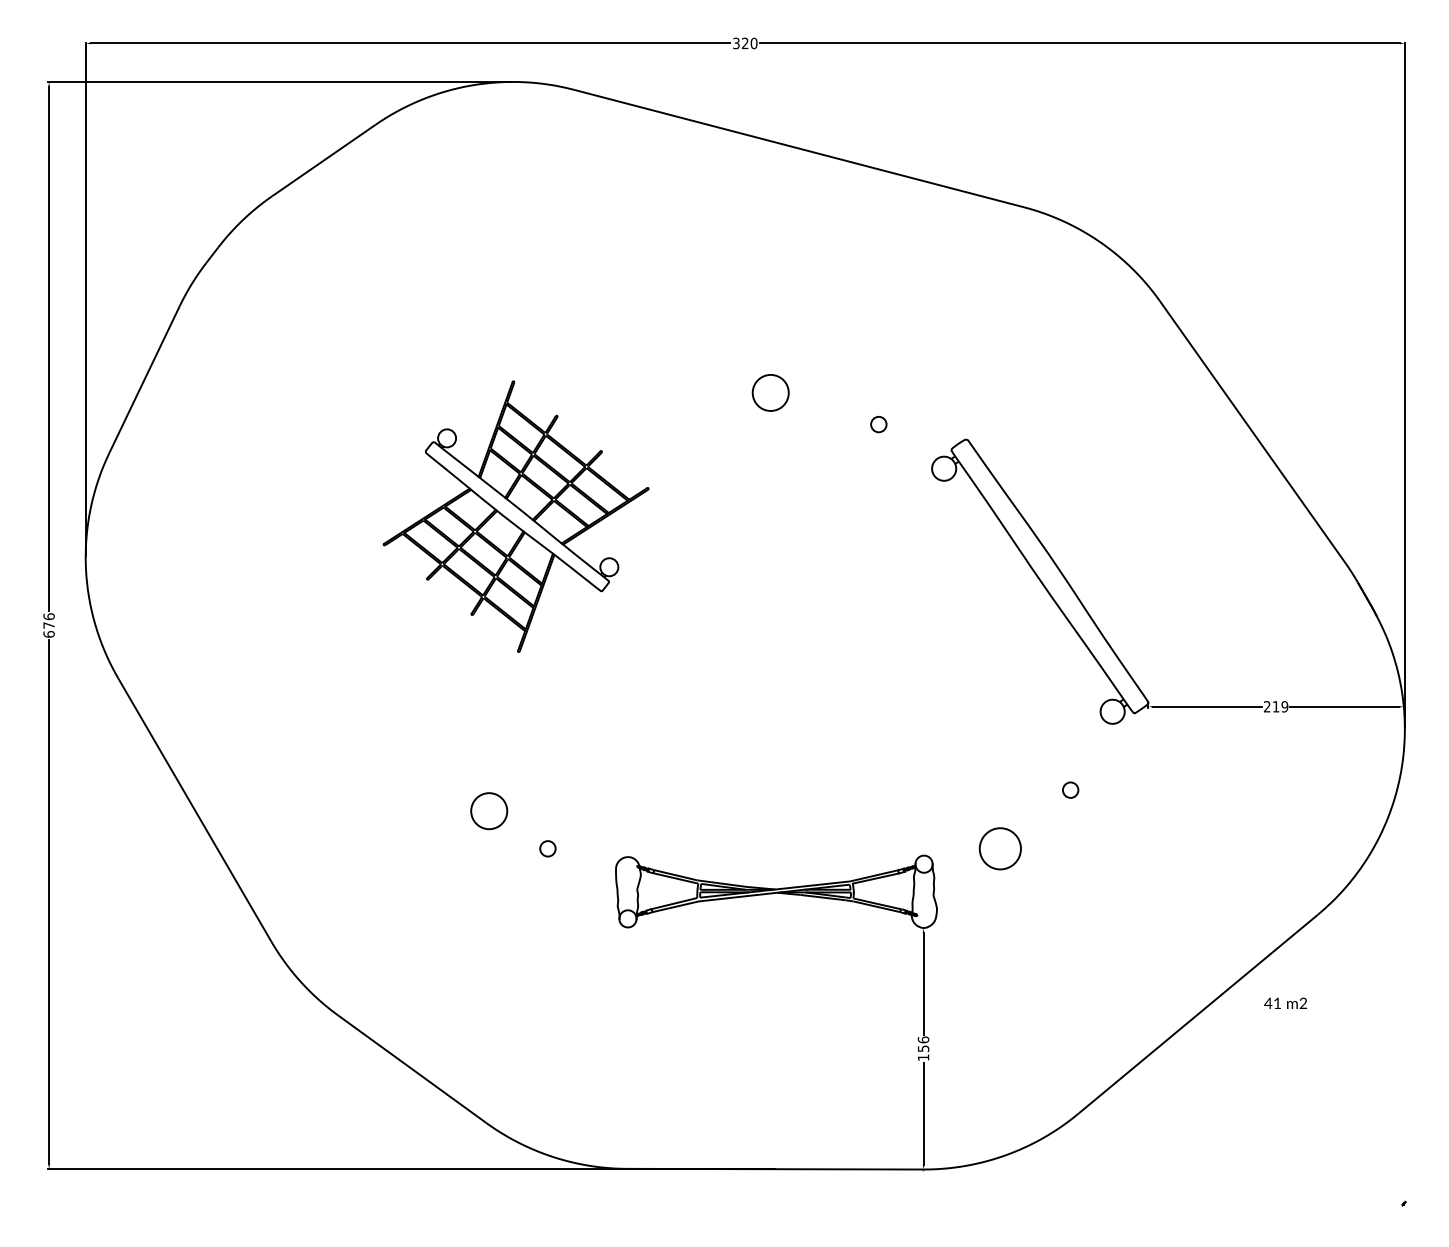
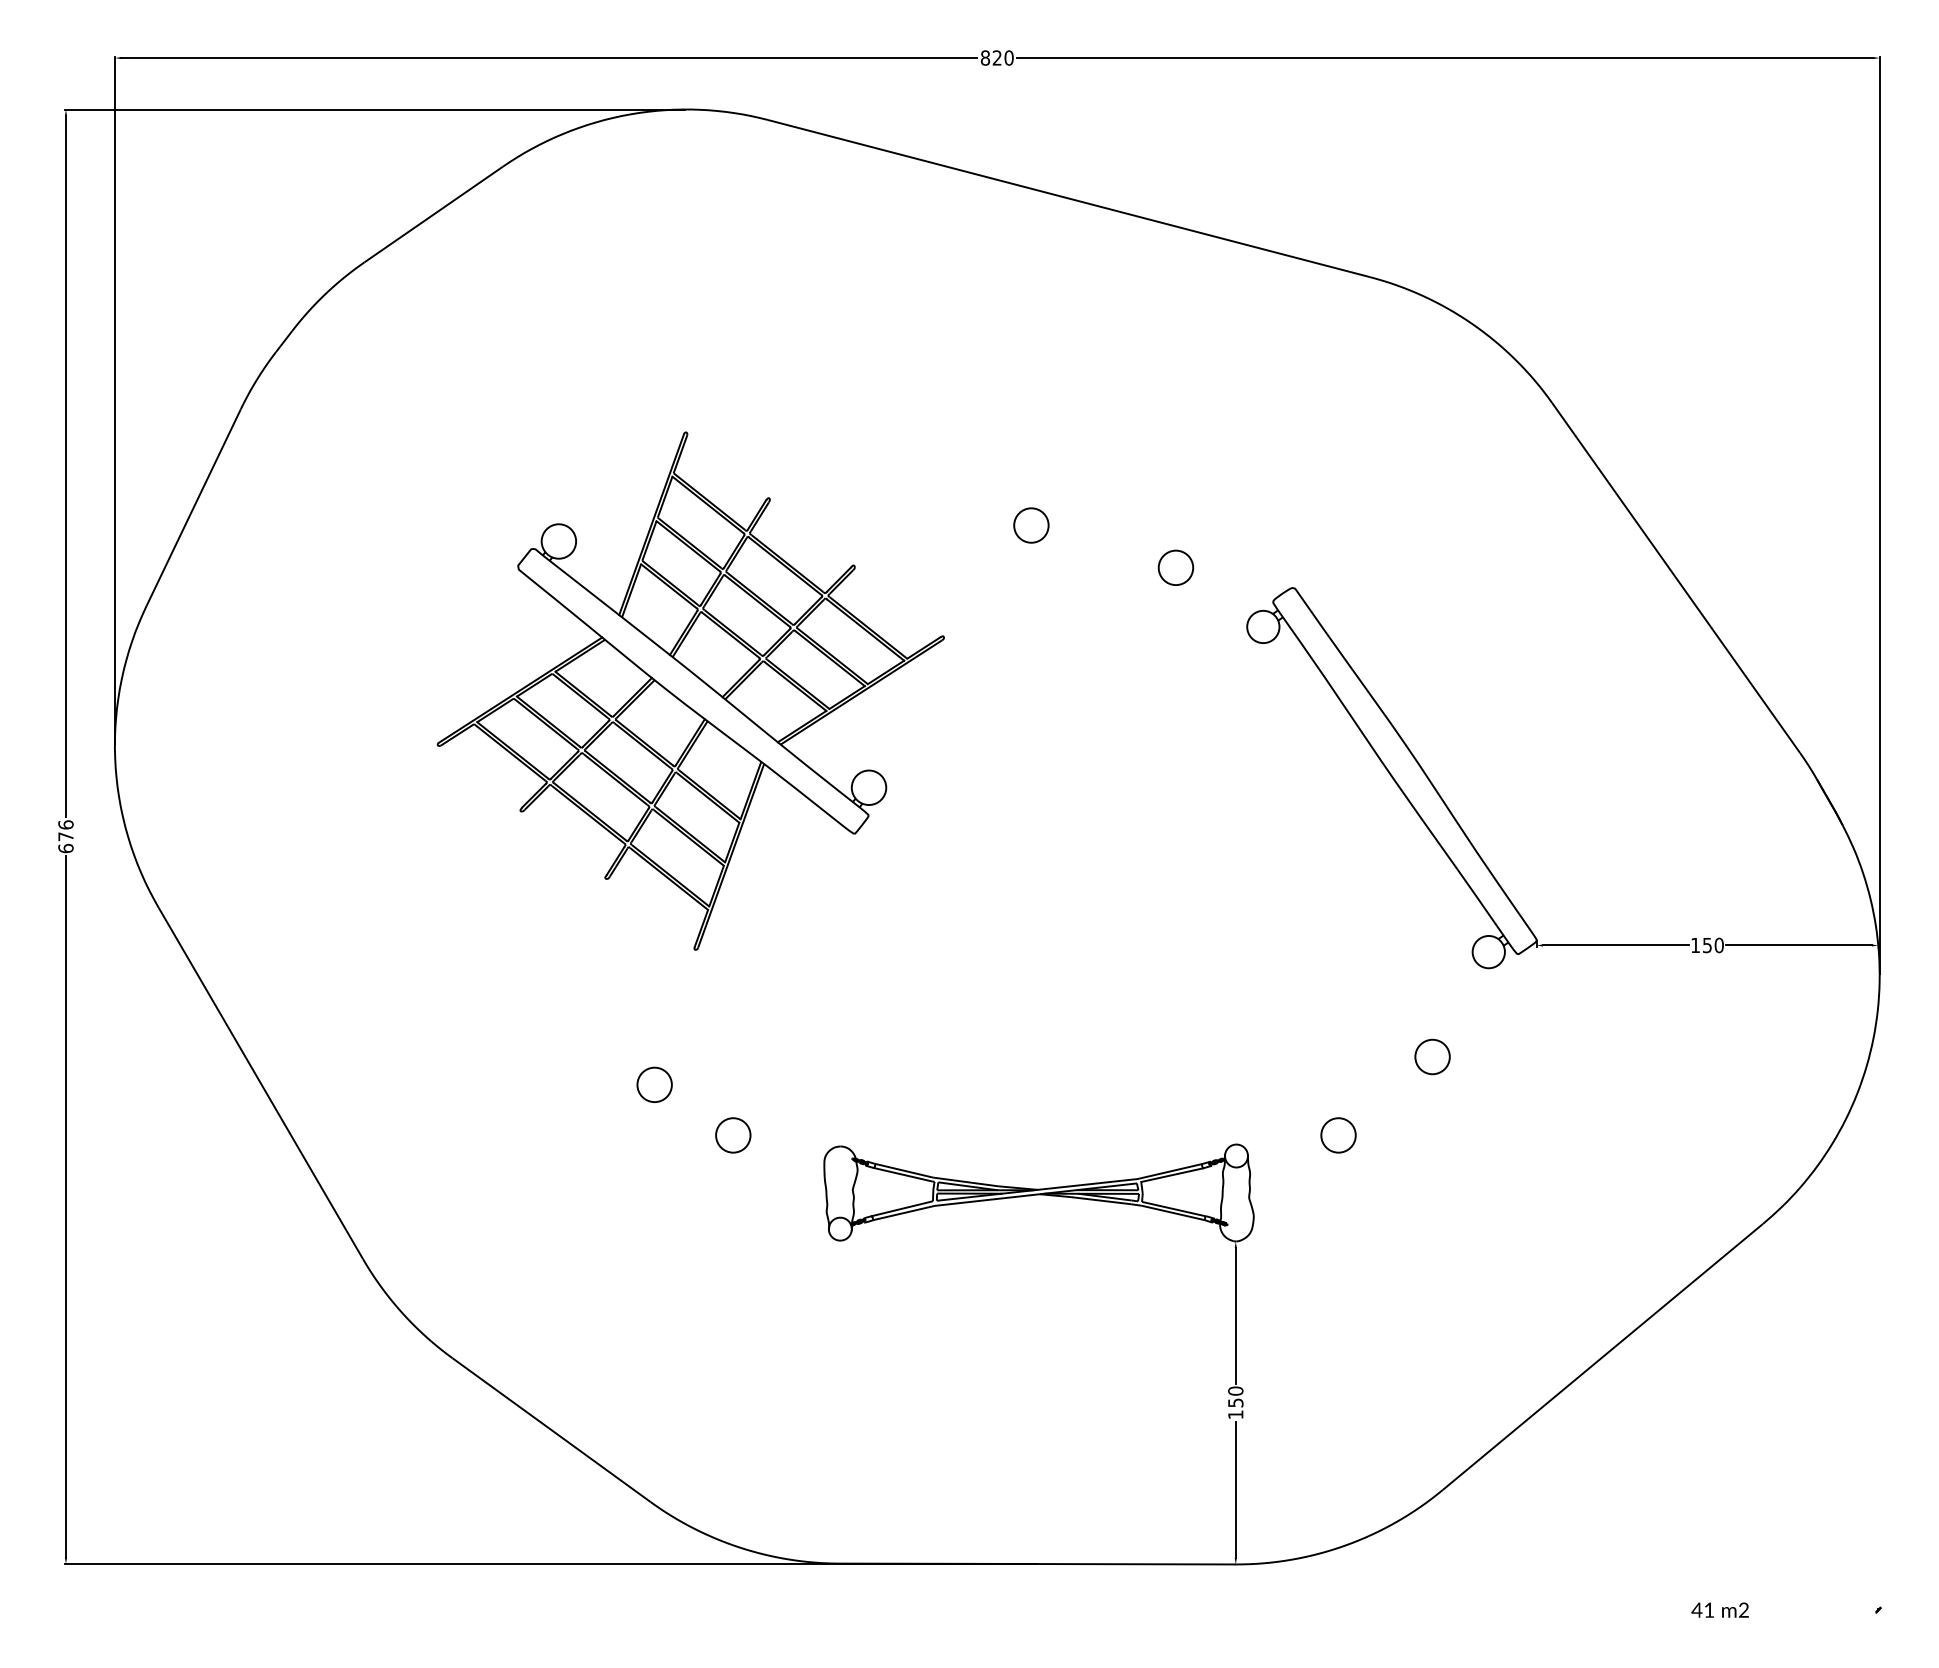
text: (736, 43) -> (985, 57), 320 -> 820
circle: (770, 392) -> (1031, 525), size x0.71
circle: (878, 424) -> (1175, 567), size x1.67
part: (515, 516) -> (690, 690), size x1.43
text: (1276, 706) -> (1707, 945), 219 -> 150
circle: (1070, 789) -> (1432, 1056), size x1.67
circle: (489, 810) -> (654, 1084), size x0.71
circle: (548, 848) -> (733, 1135), size x1.67
circle: (1000, 848) -> (1338, 1135), size x0.62
text: (1285, 1002) -> (1719, 1609), moved
text: (923, 1039) -> (1235, 1390), 156 -> 150

